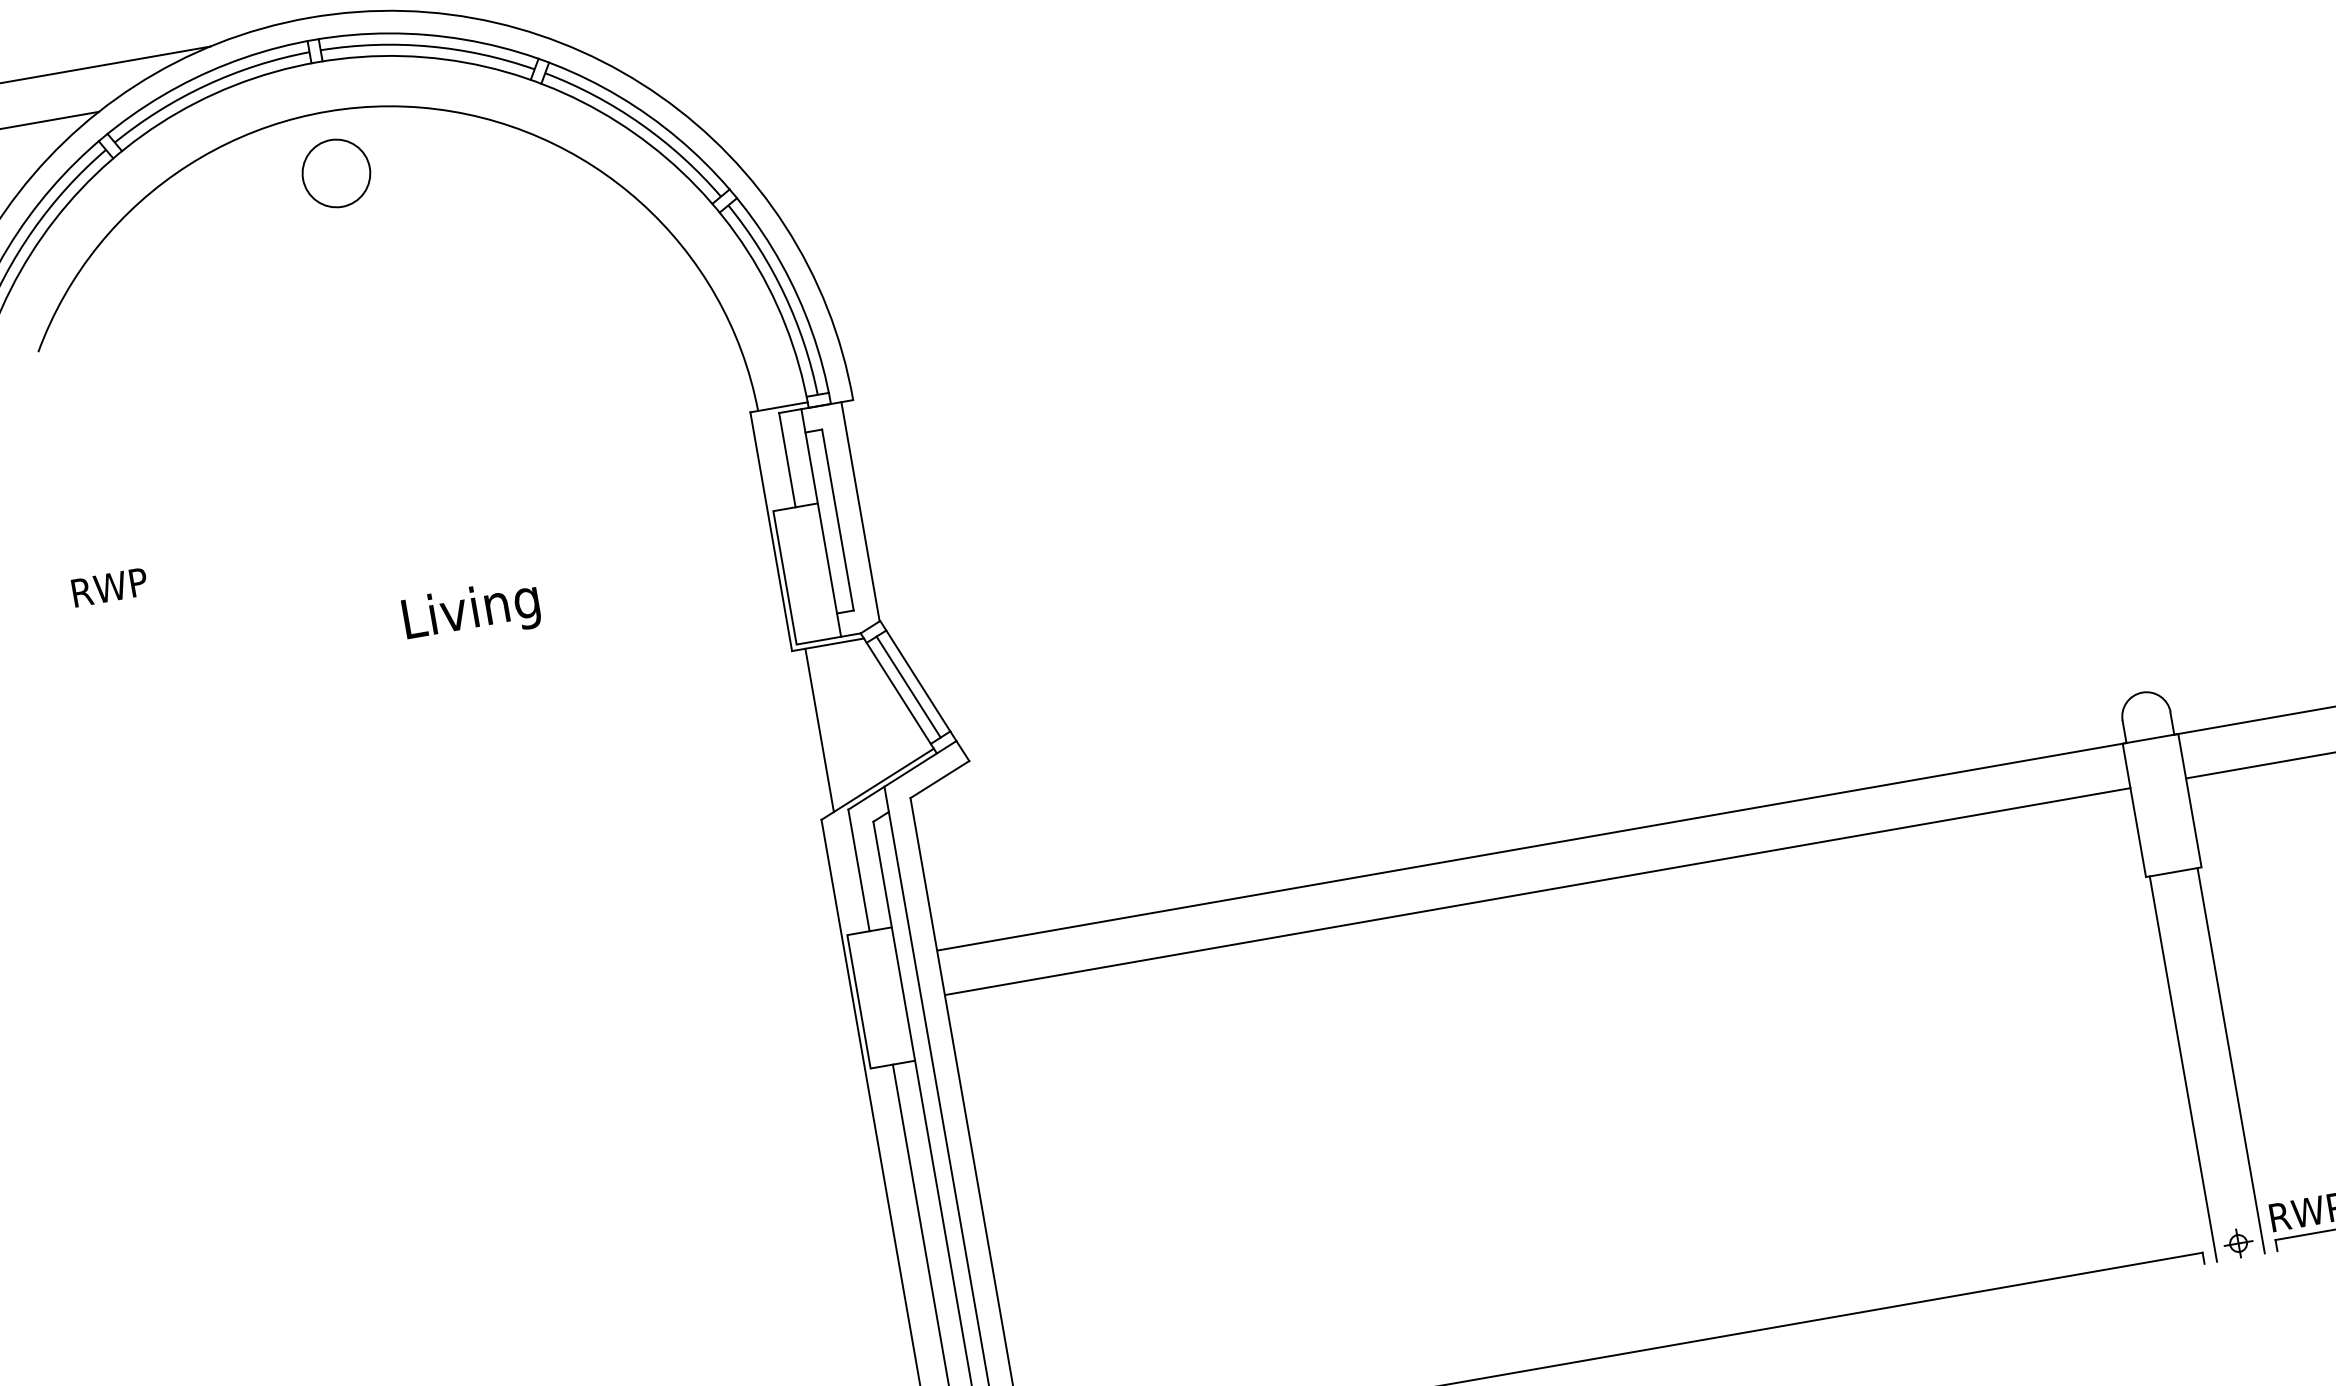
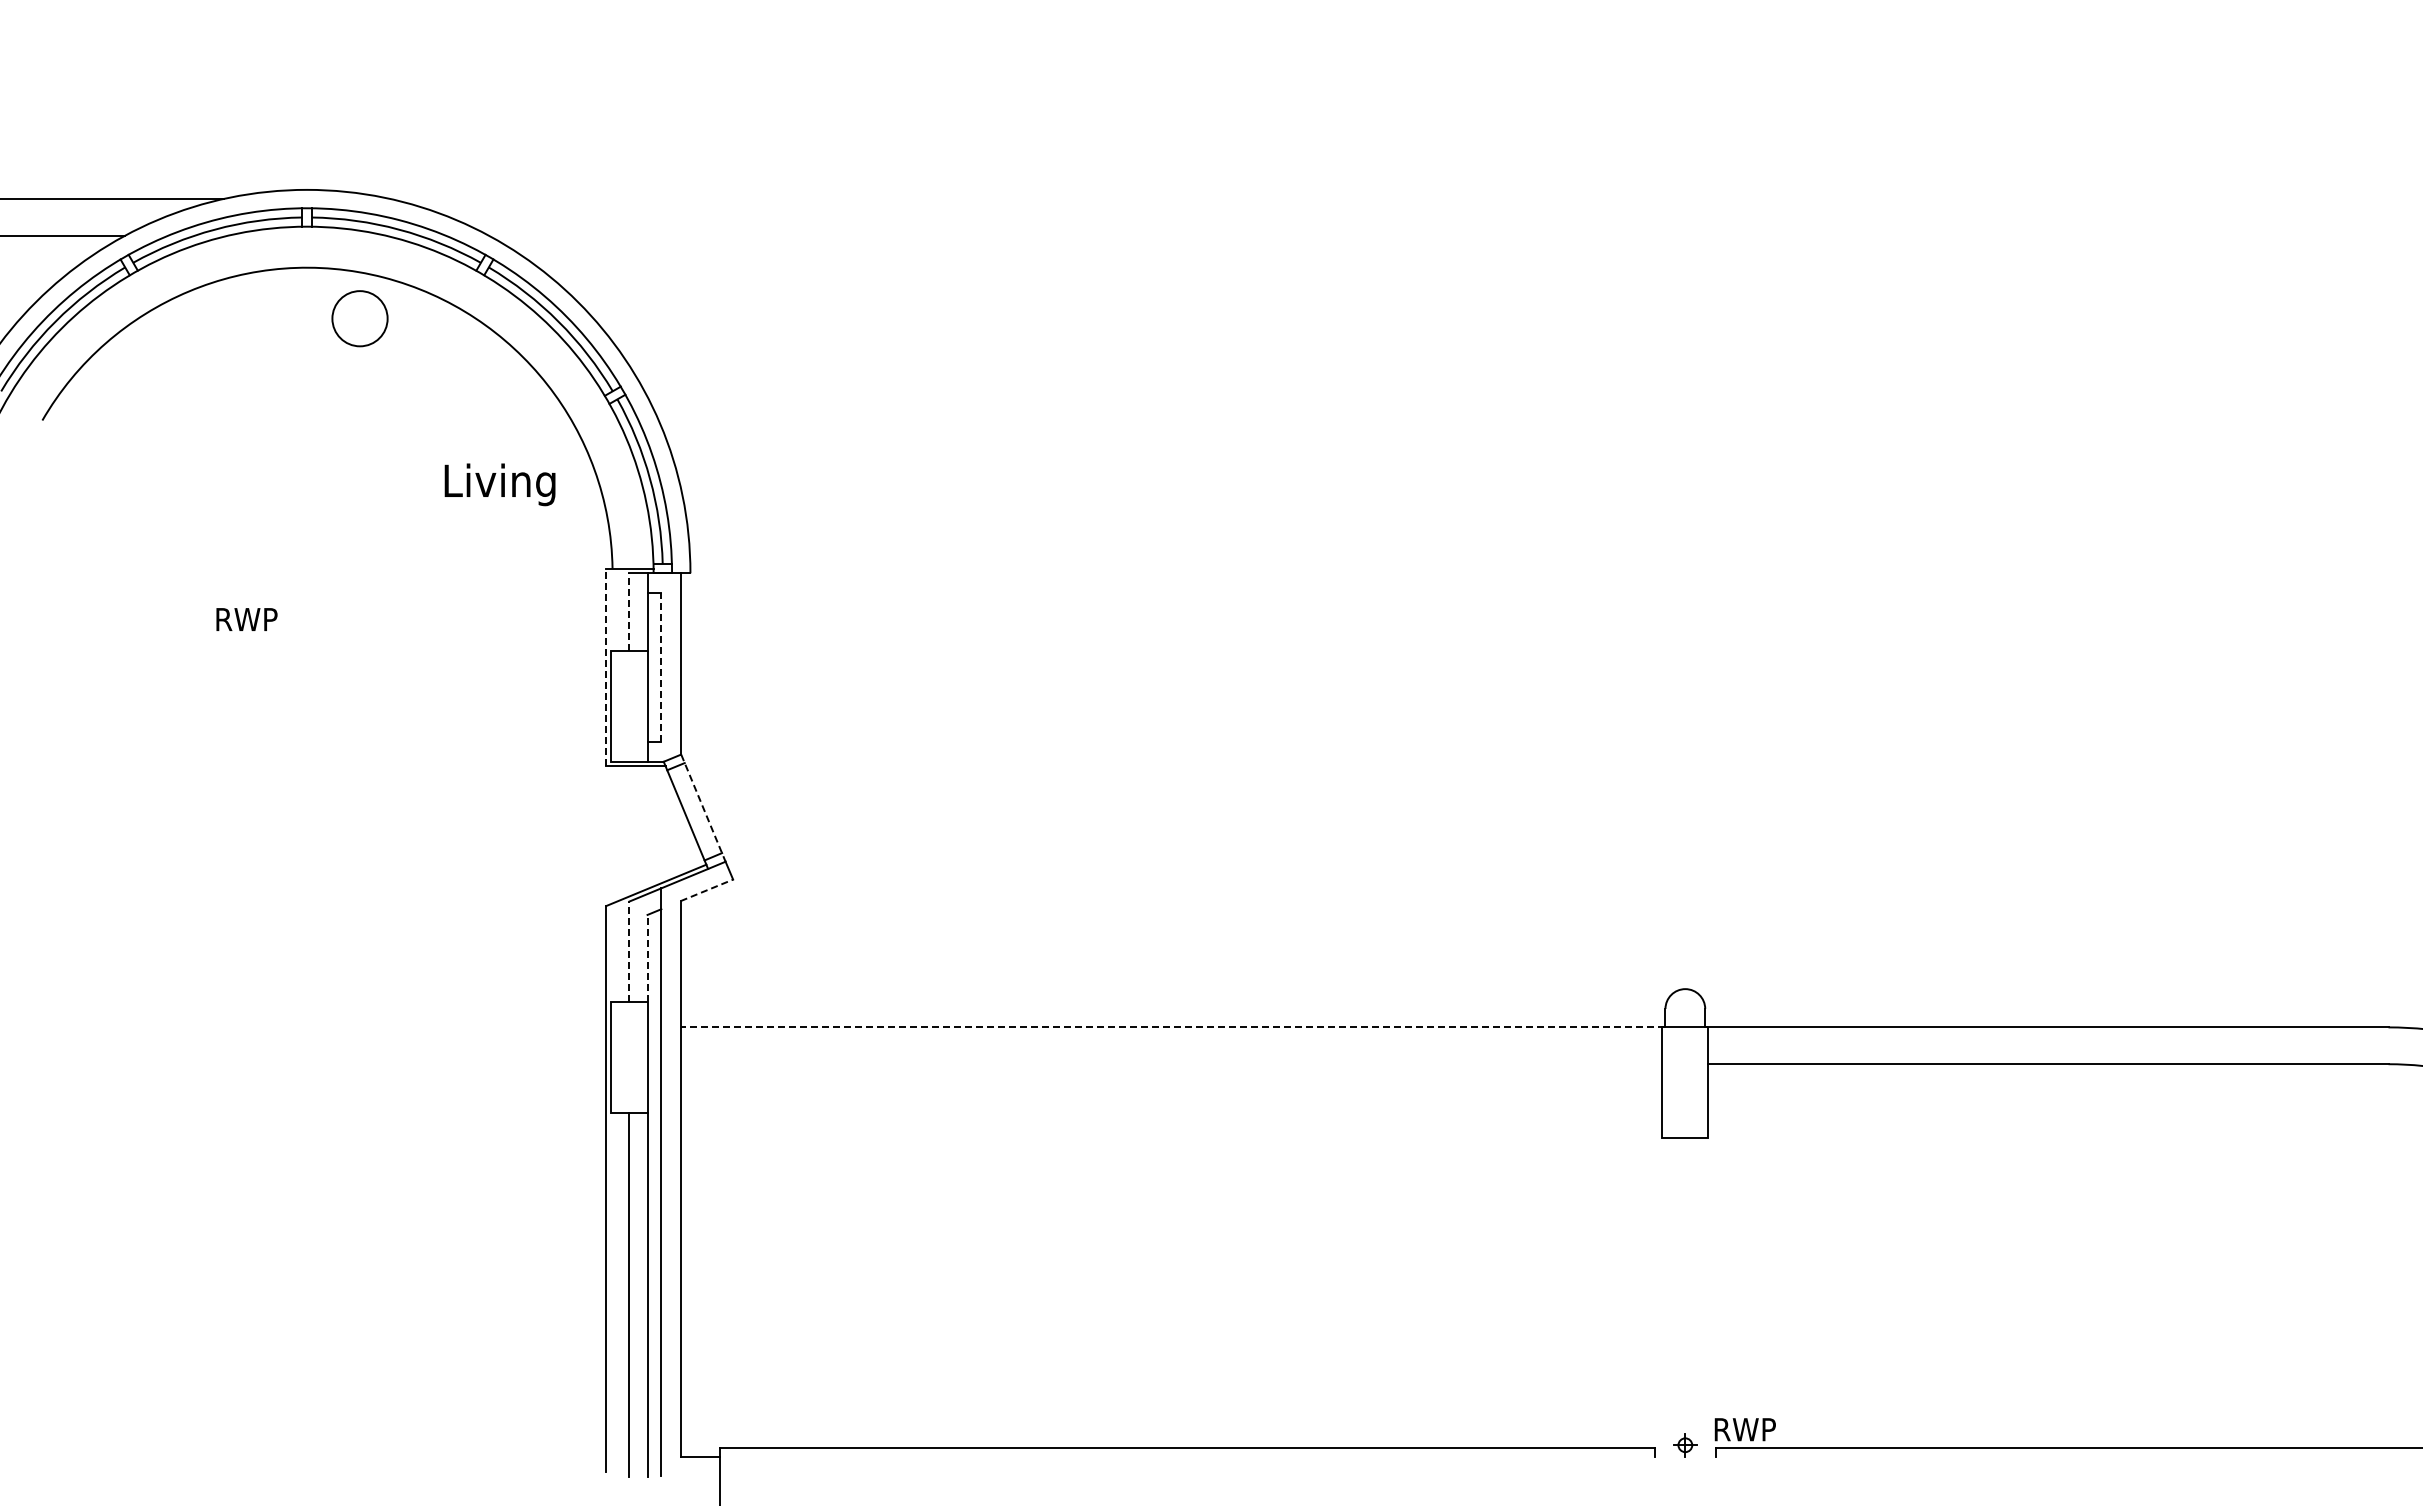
circle: (335, 173) -> (359, 318), moved
line: (787, 459) -> (629, 611), solid -> dashed
line: (838, 519) -> (661, 667), solid -> dashed
line: (771, 531) -> (606, 667), solid -> dashed
text: (109, 587) -> (246, 619), moved
text: (470, 612) -> (499, 484), moved
line: (918, 681) -> (703, 808), solid -> dashed
line: (908, 686) -> (694, 811), removed
line: (819, 729) -> (617, 833), removed
line: (940, 779) -> (707, 890), solid -> dashed
line: (1531, 847) -> (1172, 1027), solid -> dashed
line: (859, 869) -> (629, 951), solid -> dashed
line: (882, 874) -> (647, 958), solid -> dashed
line: (1537, 891) -> (1171, 1064), removed
line: (2231, 1059) -> (1705, 1296), removed
line: (2183, 1068) -> (1665, 1296), removed

